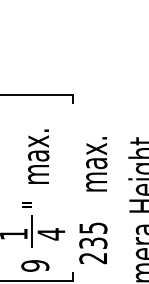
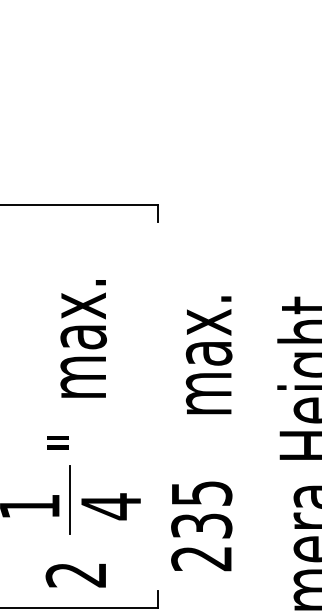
text: (35, 265) -> (76, 574), 9 -> 2

